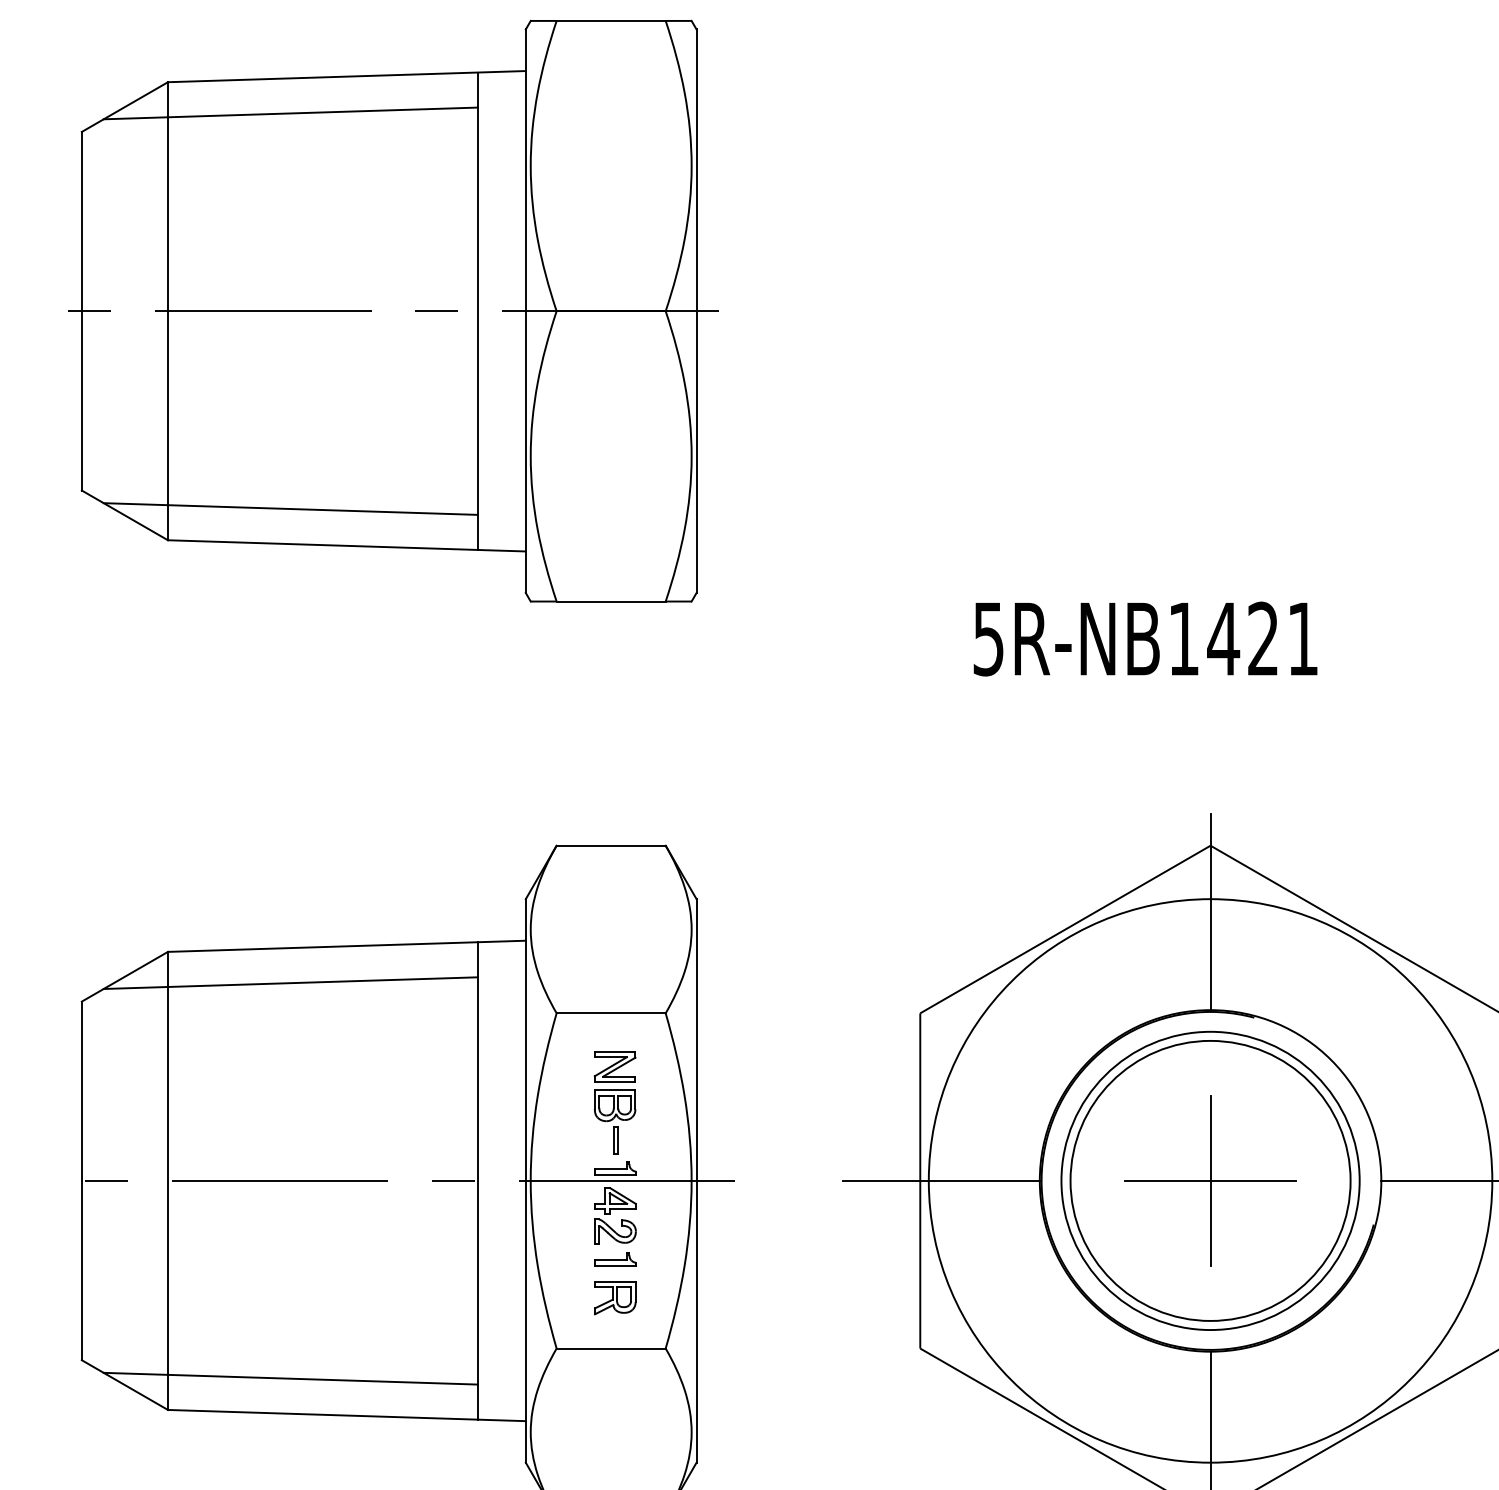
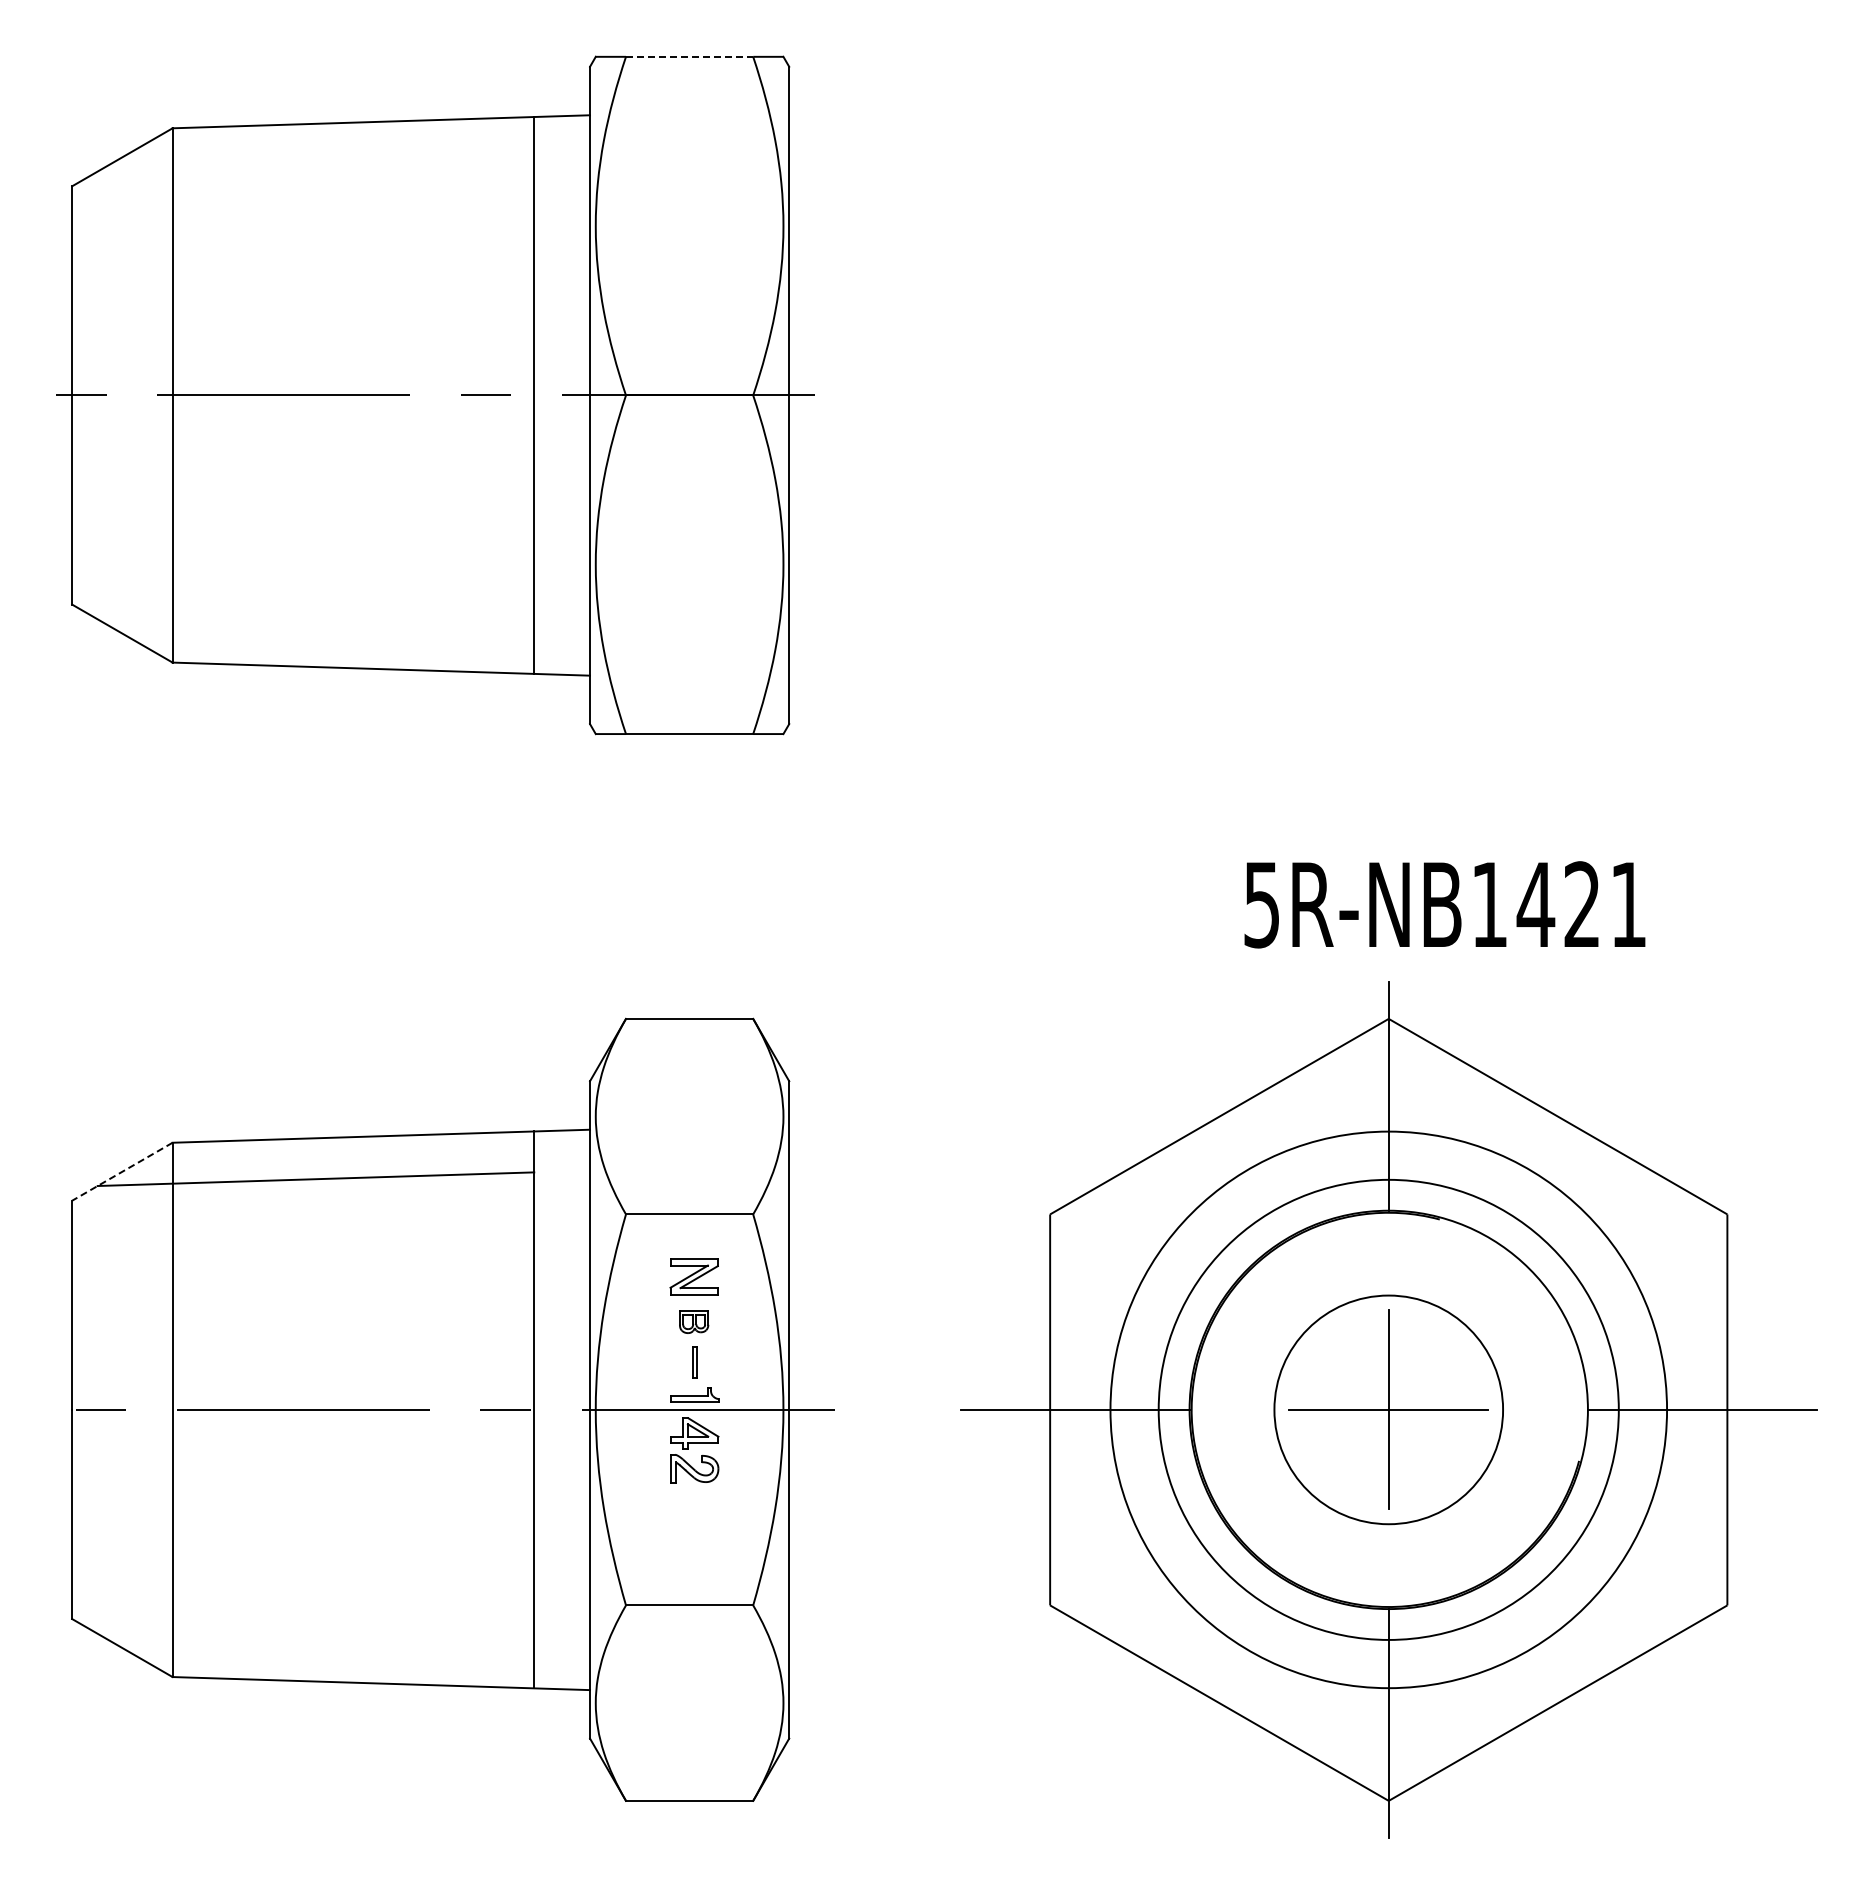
line: (611, 20) -> (689, 56), solid -> dashed
line: (290, 113) -> (315, 164), removed
line: (290, 509) -> (315, 626), removed
text: (1145, 638) -> (1444, 904), moved
line: (124, 977) -> (121, 1172), solid -> dashed
part: (614, 1106) -> (693, 1322), size x0.6
circle: (1210, 1180) -> (1388, 1409), size x0.7
circle: (1210, 1180) -> (1388, 1409), size x0.7
circle: (1210, 1180) -> (1388, 1409), size x1.6
part: (615, 1259) -> (694, 1501), removed
part: (614, 1298) -> (693, 1546), removed
line: (290, 1378) -> (315, 1640), removed

